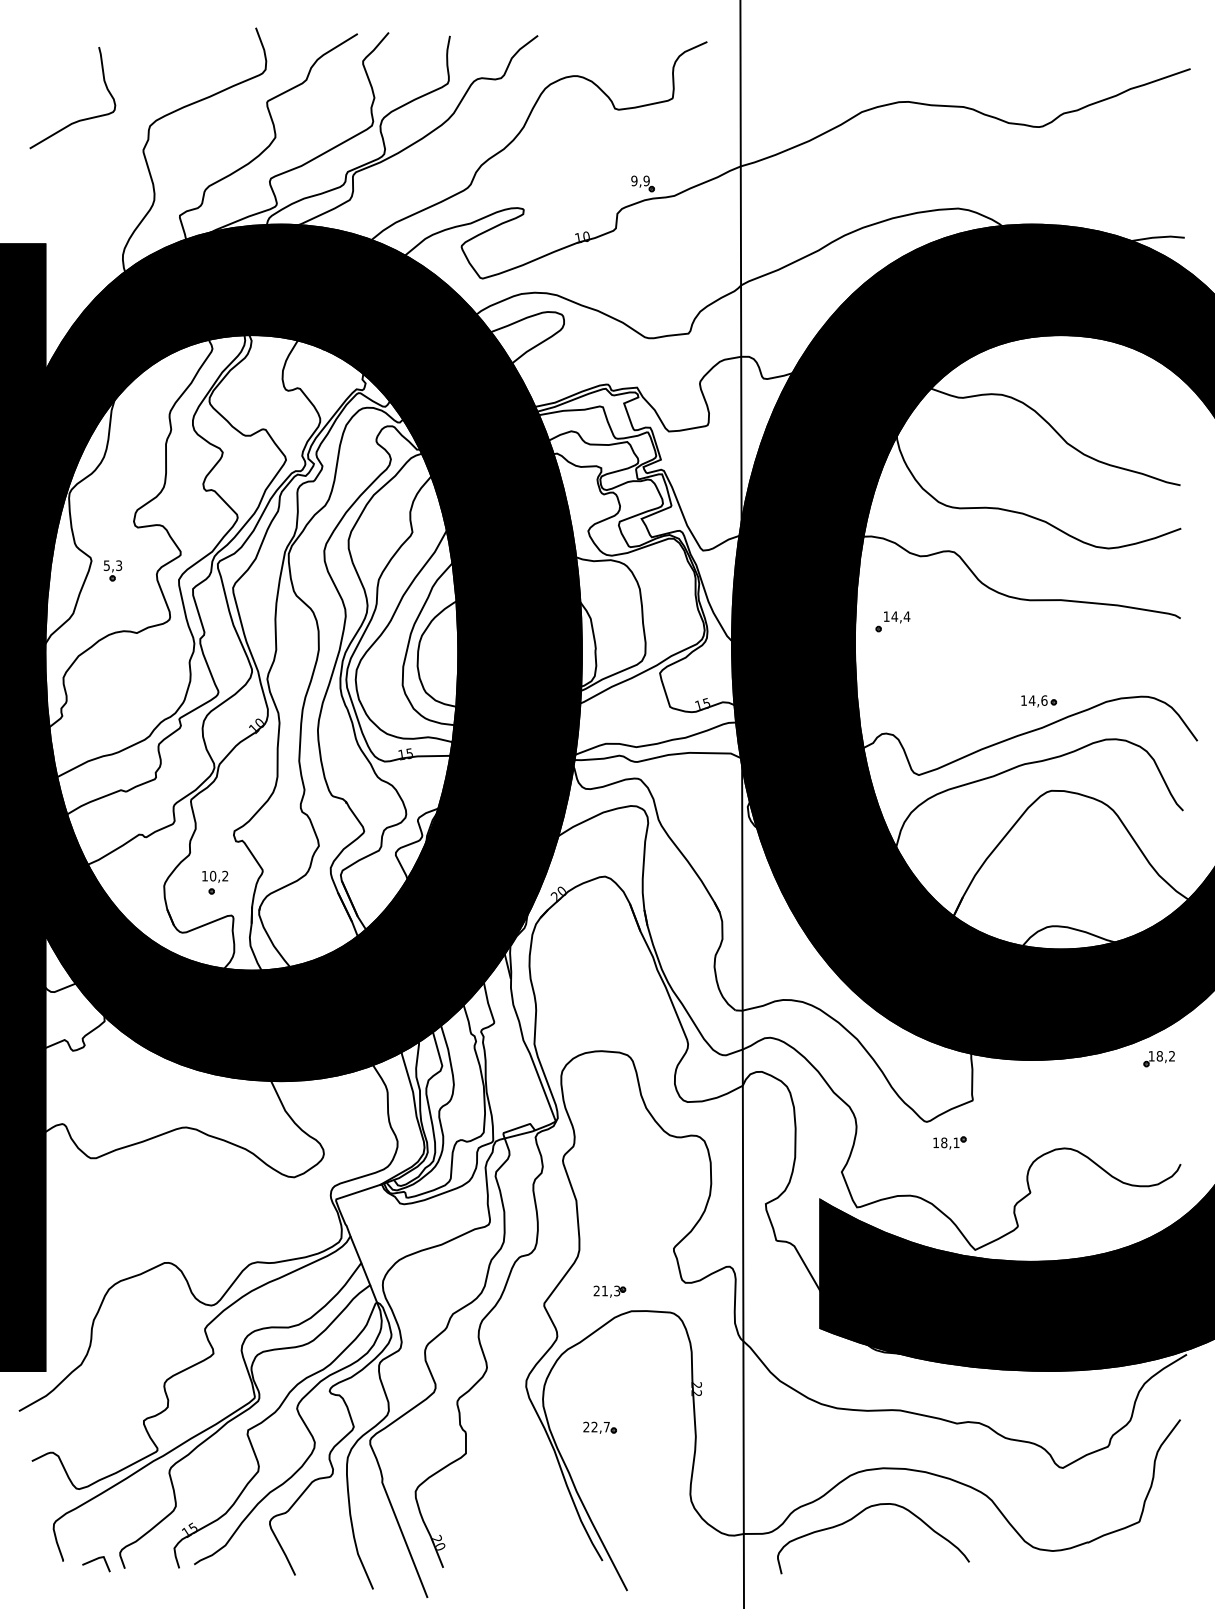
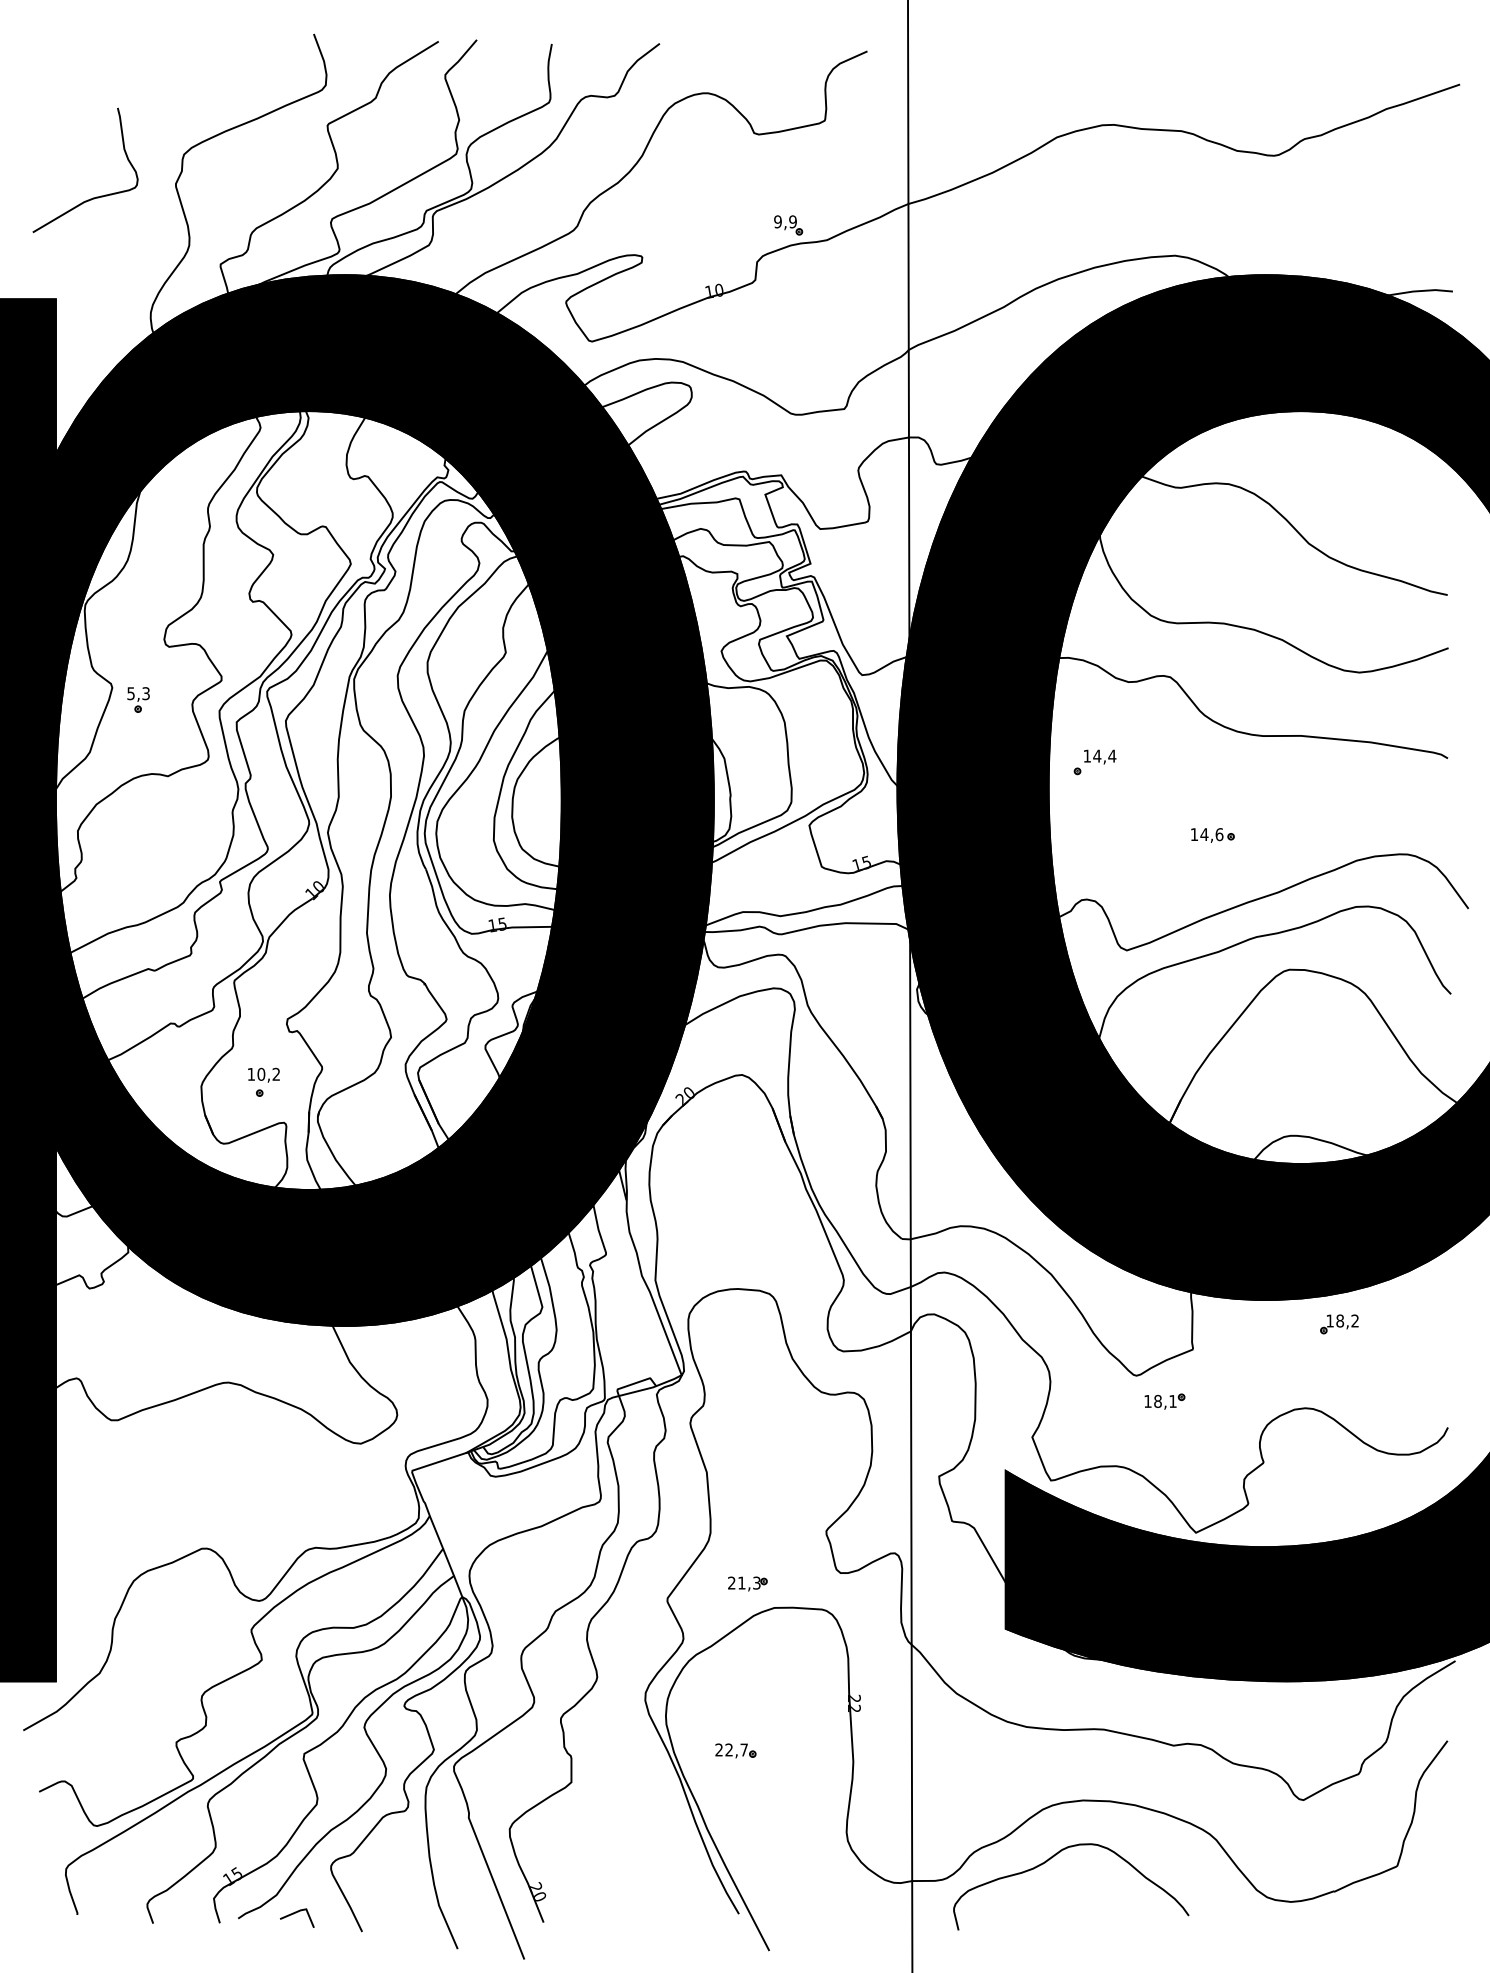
curve: (79, 119) -> (93, 196), moved
part: (1039, 701) -> (1213, 835), moved
part: (1158, 1059) -> (1338, 1324), moved
line: (95, 1560) -> (296, 1913), moved

